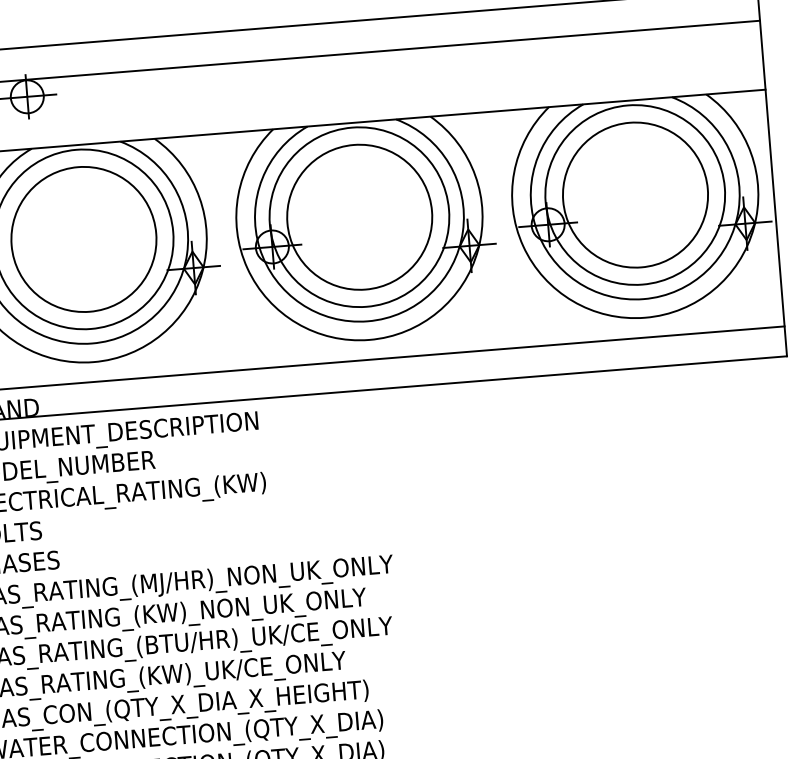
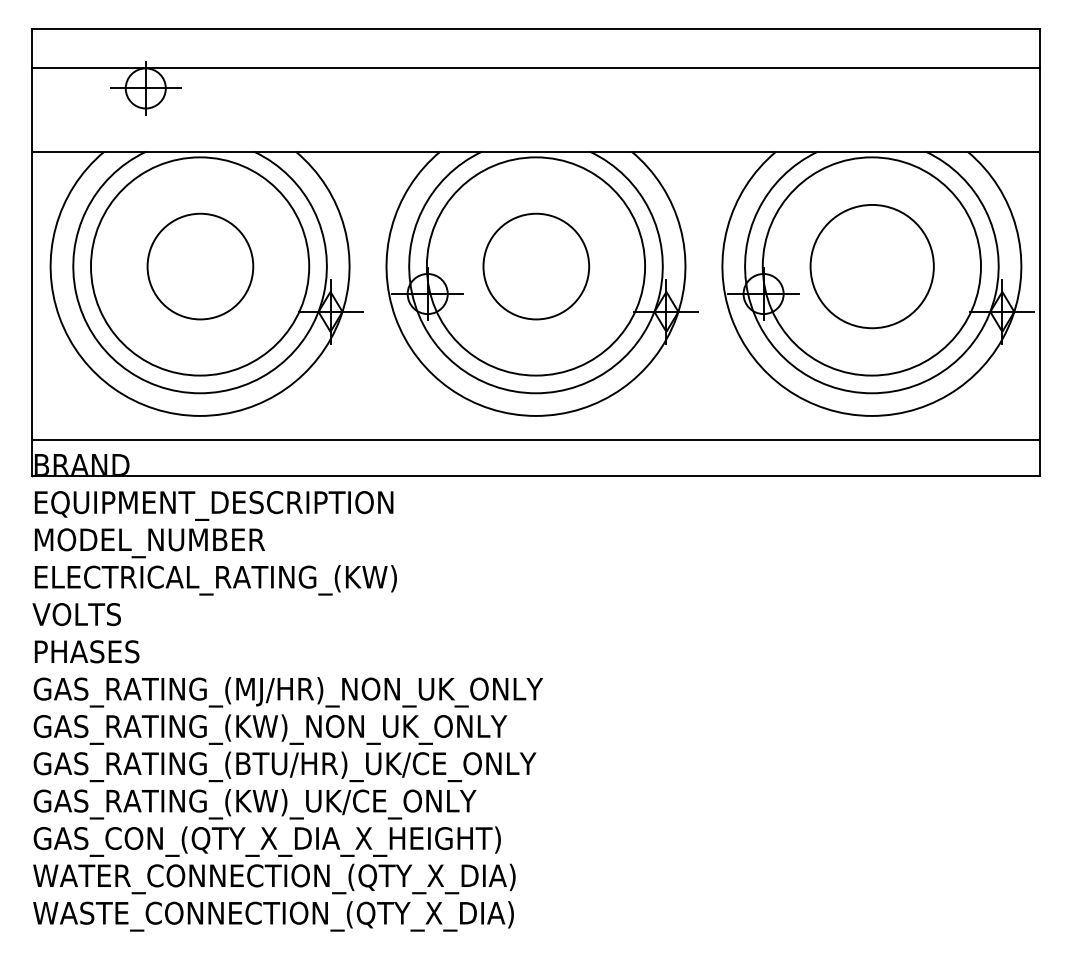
circle: (635, 194) -> (872, 266), size x0.7
circle: (359, 217) -> (536, 266), size x0.6
circle: (83, 239) -> (200, 266), size x0.6

